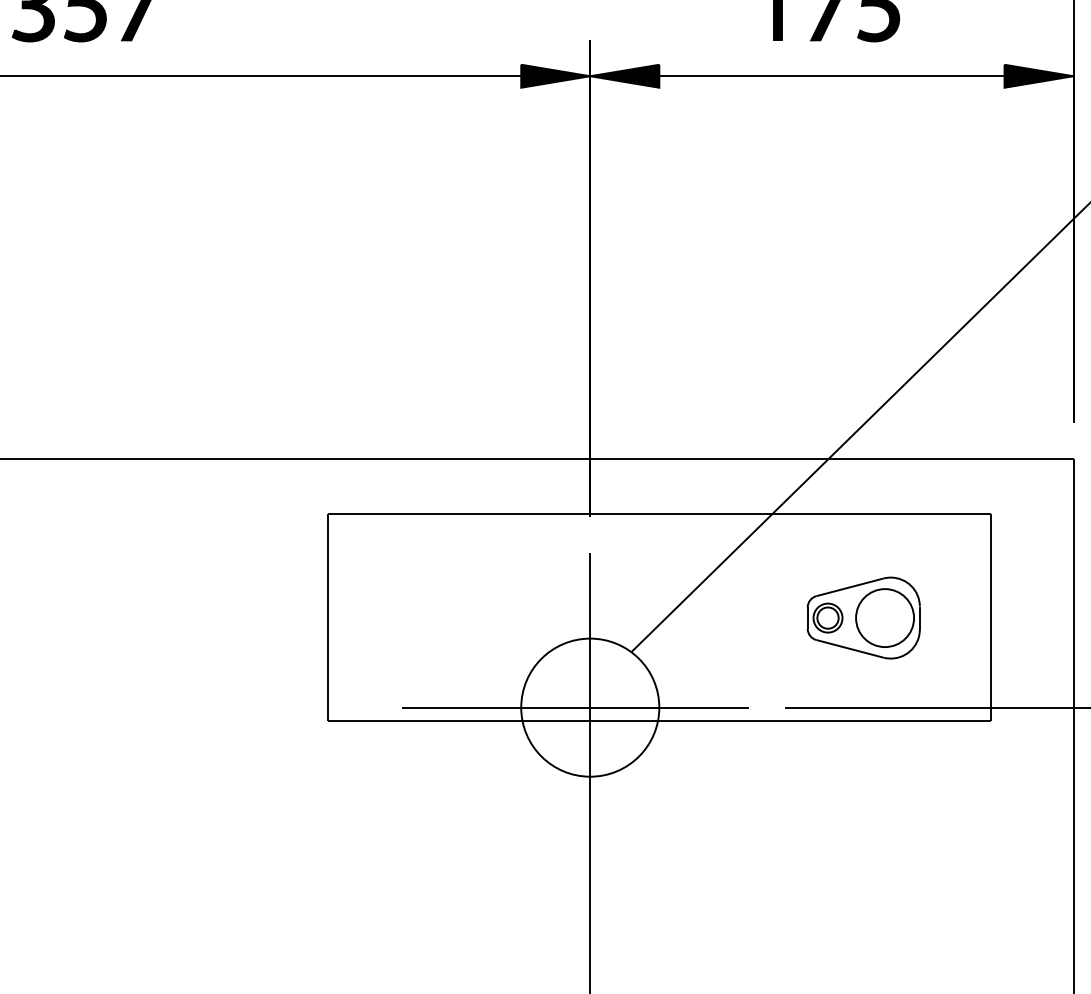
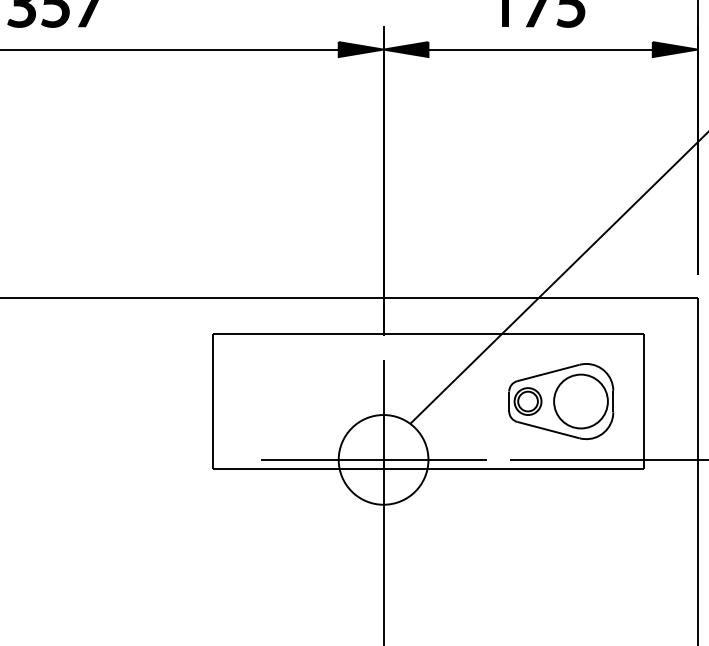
part: (864, 617) -> (561, 401), size x1.43

